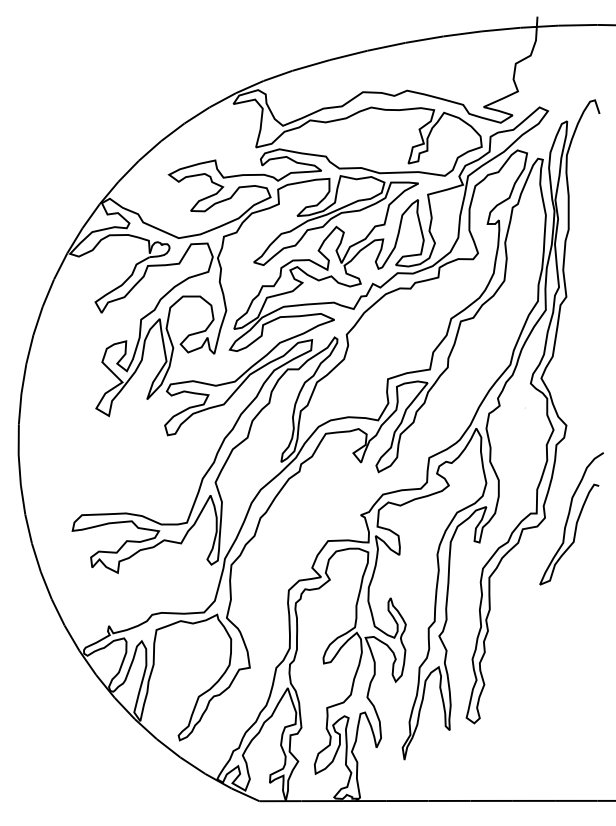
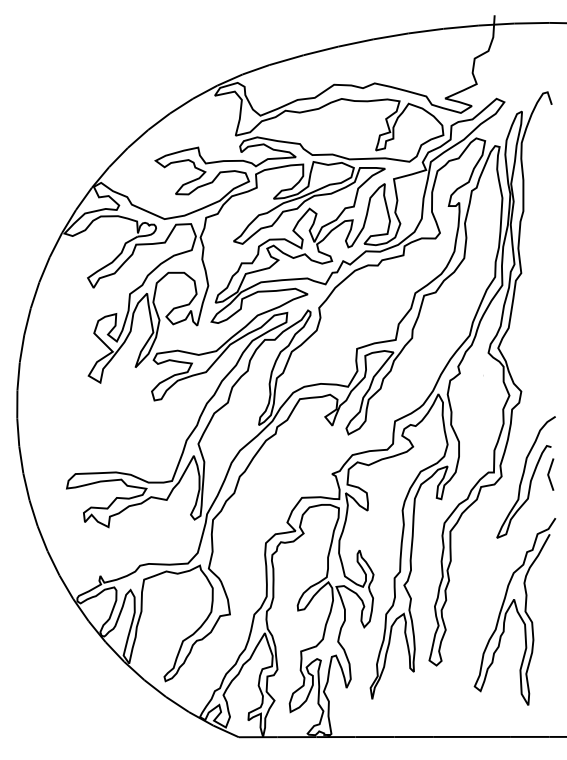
line: (596, 515) -> (548, 474), added
curve: (561, 664) -> (516, 611), added

